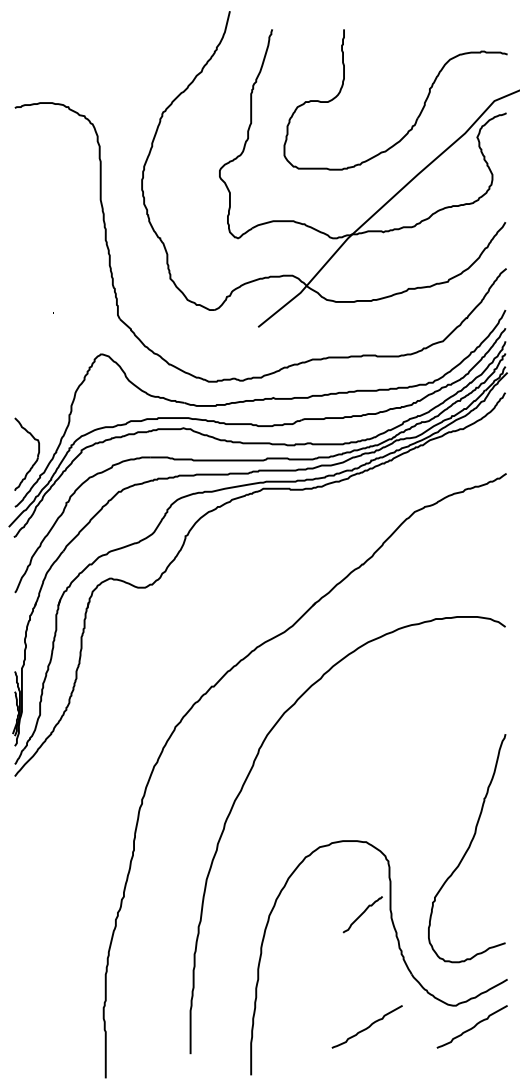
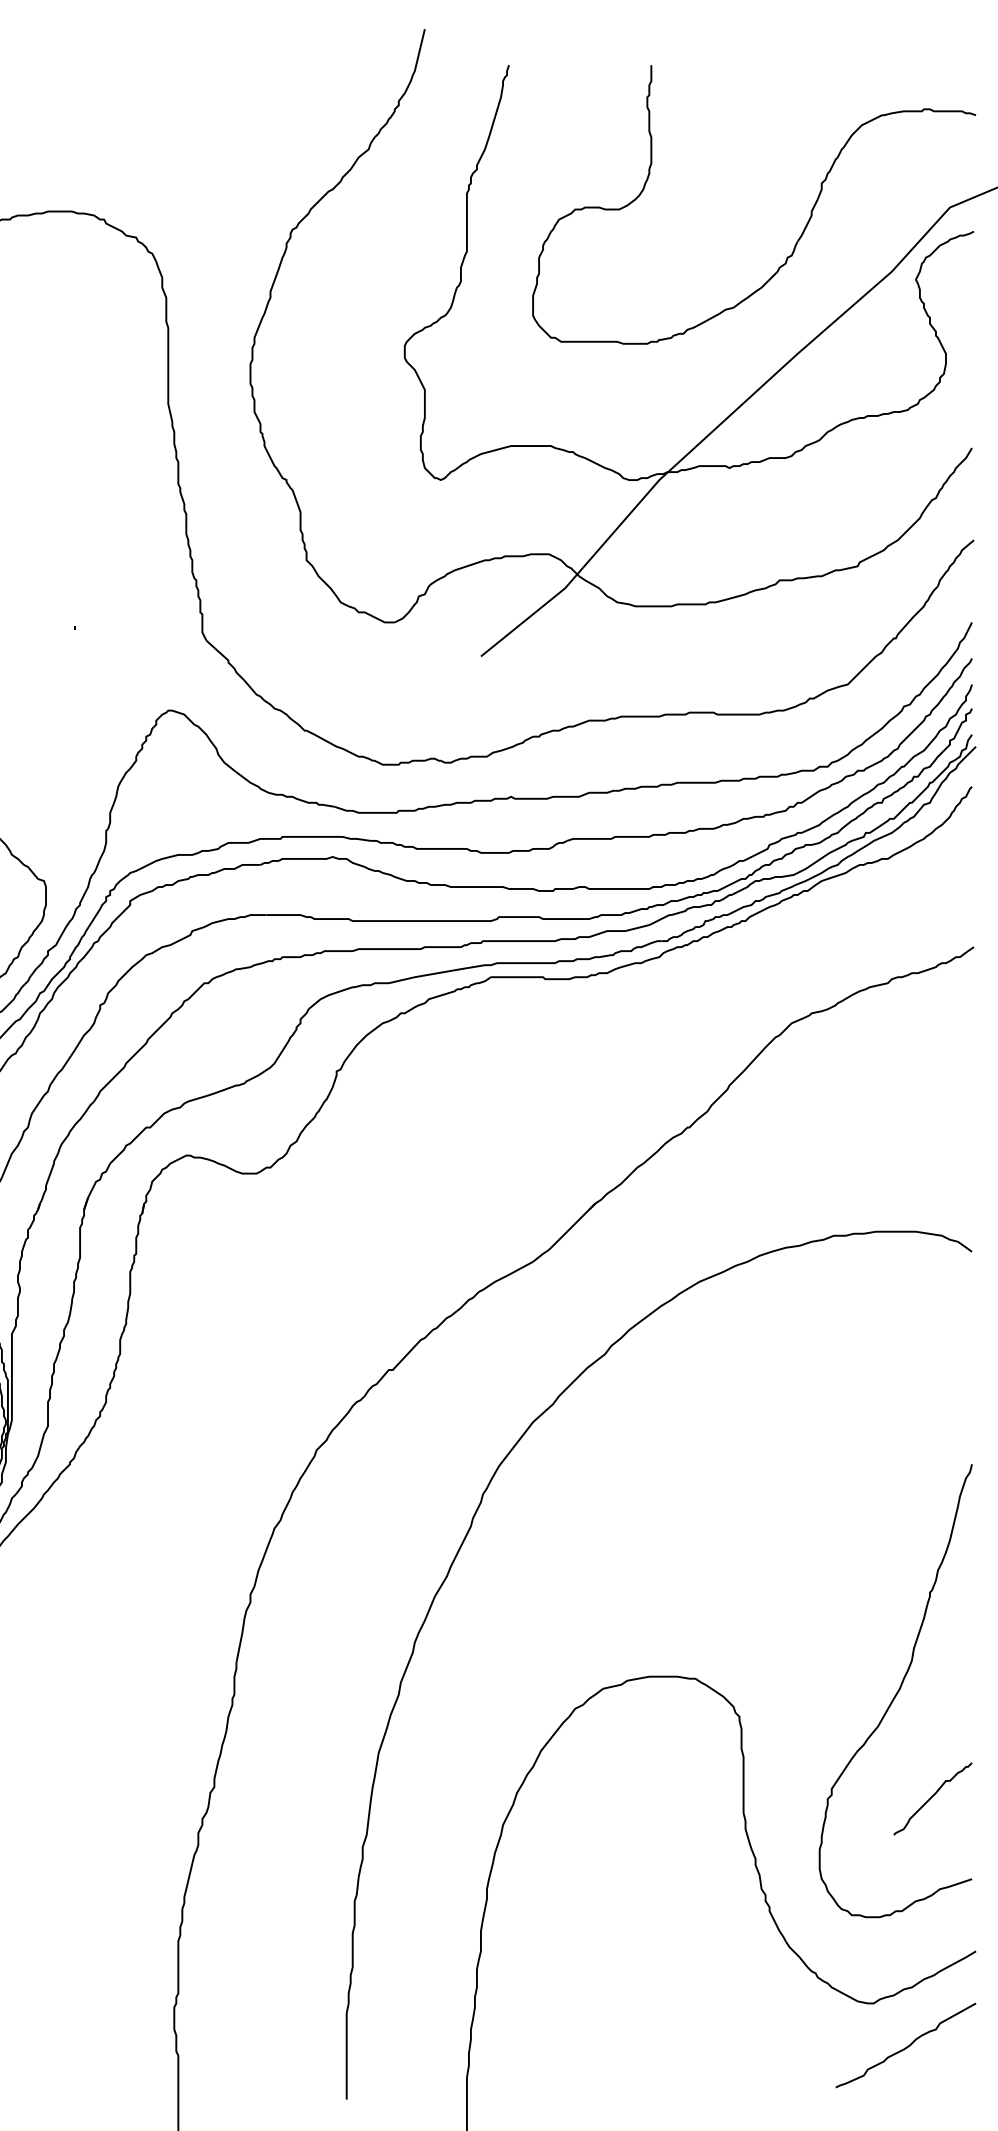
curve: (362, 914) -> (932, 1798), moved
curve: (366, 1027) -> (695, 2046), removed

